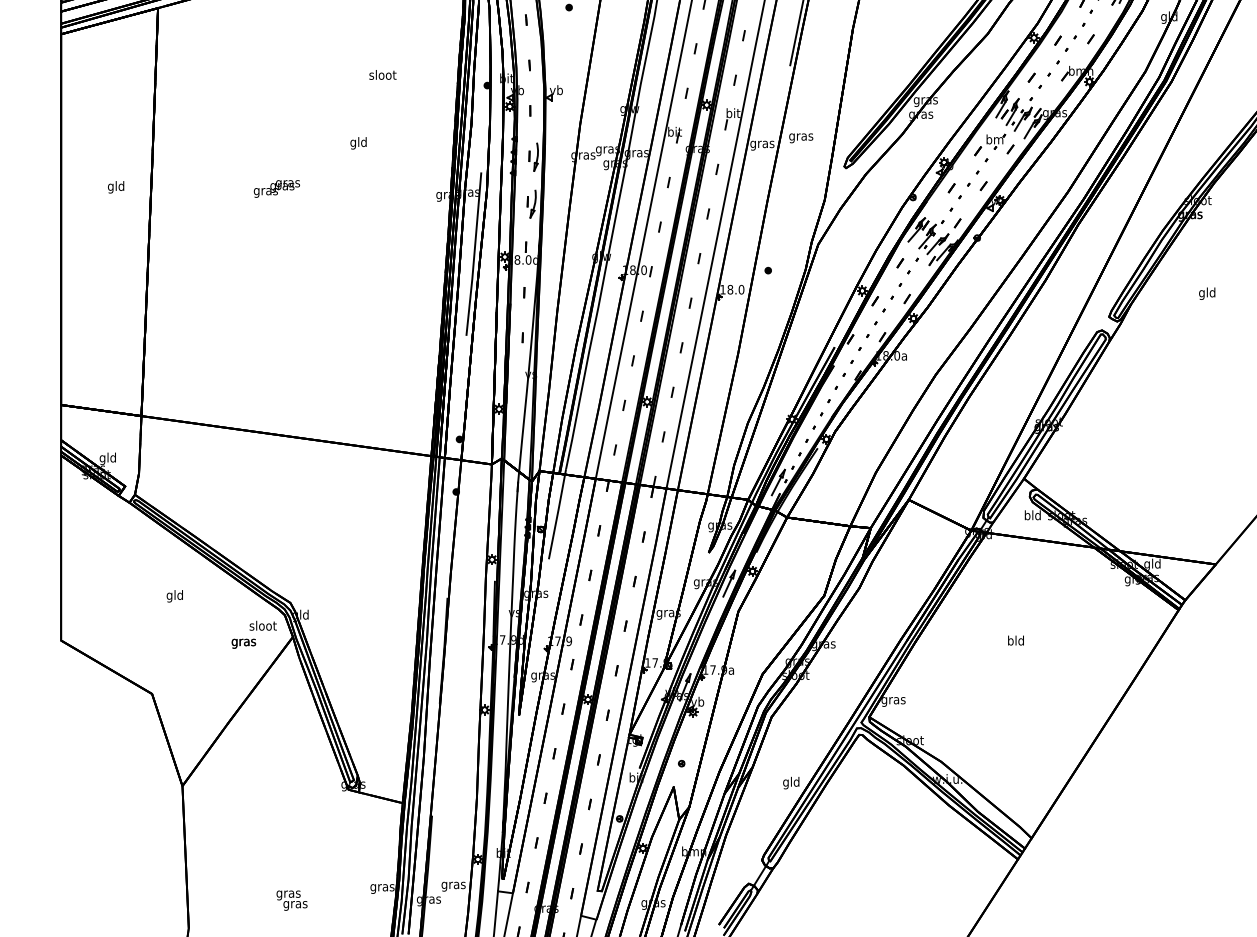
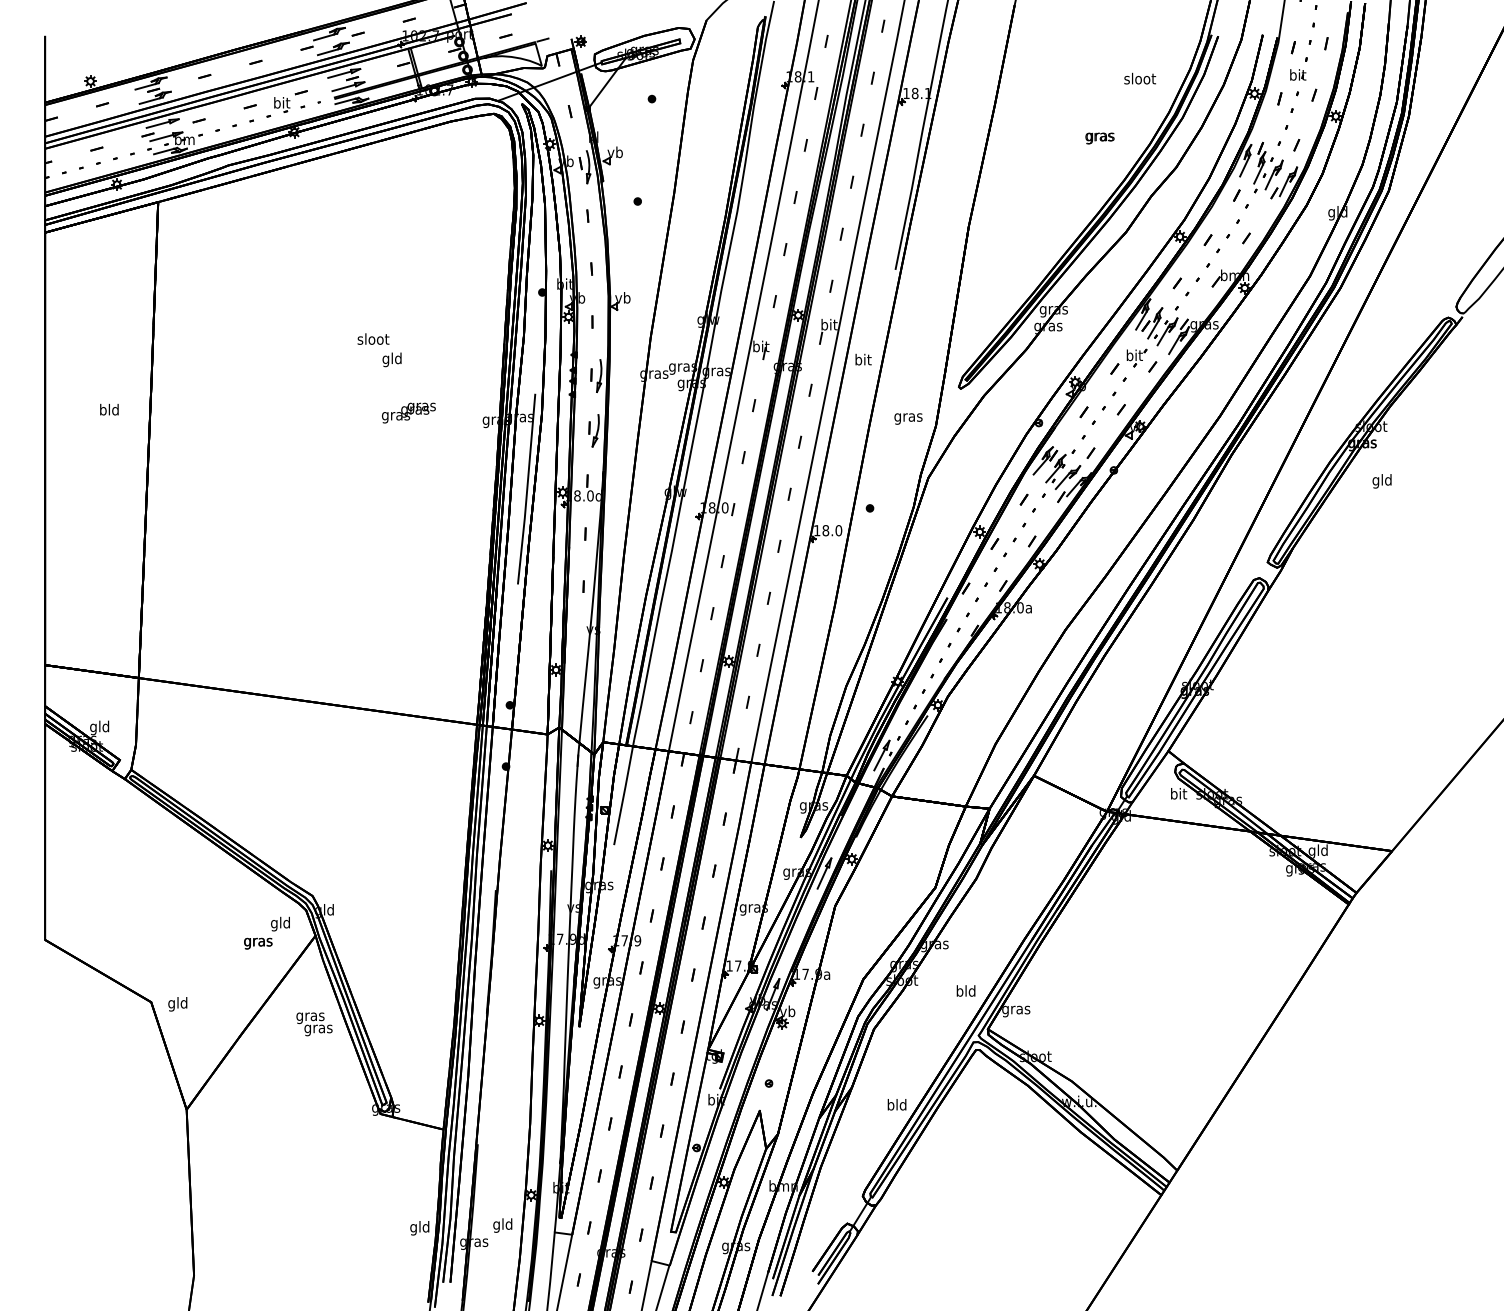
text: (382, 74) -> (373, 338), moved
text: (801, 137) -> (908, 418), moved
text: (994, 139) -> (1134, 355), bm -> bit
text: (762, 143) -> (863, 360), gras -> bit
text: (110, 186) -> (102, 410), gld -> bld
text: (276, 188) -> (408, 412), moved
text: (1206, 293) -> (1381, 481), moved
text: (1032, 515) -> (1178, 793), bld -> bit
text: (174, 596) -> (177, 1004), moved
text: (262, 626) -> (280, 923), sloot -> gld
text: (1015, 640) -> (965, 990), moved
text: (785, 783) -> (890, 1106), gld -> bld
text: (453, 885) -> (502, 1225), gras -> gld
text: (382, 887) -> (420, 1228), gras -> gld
text: (292, 900) -> (314, 1024), moved

